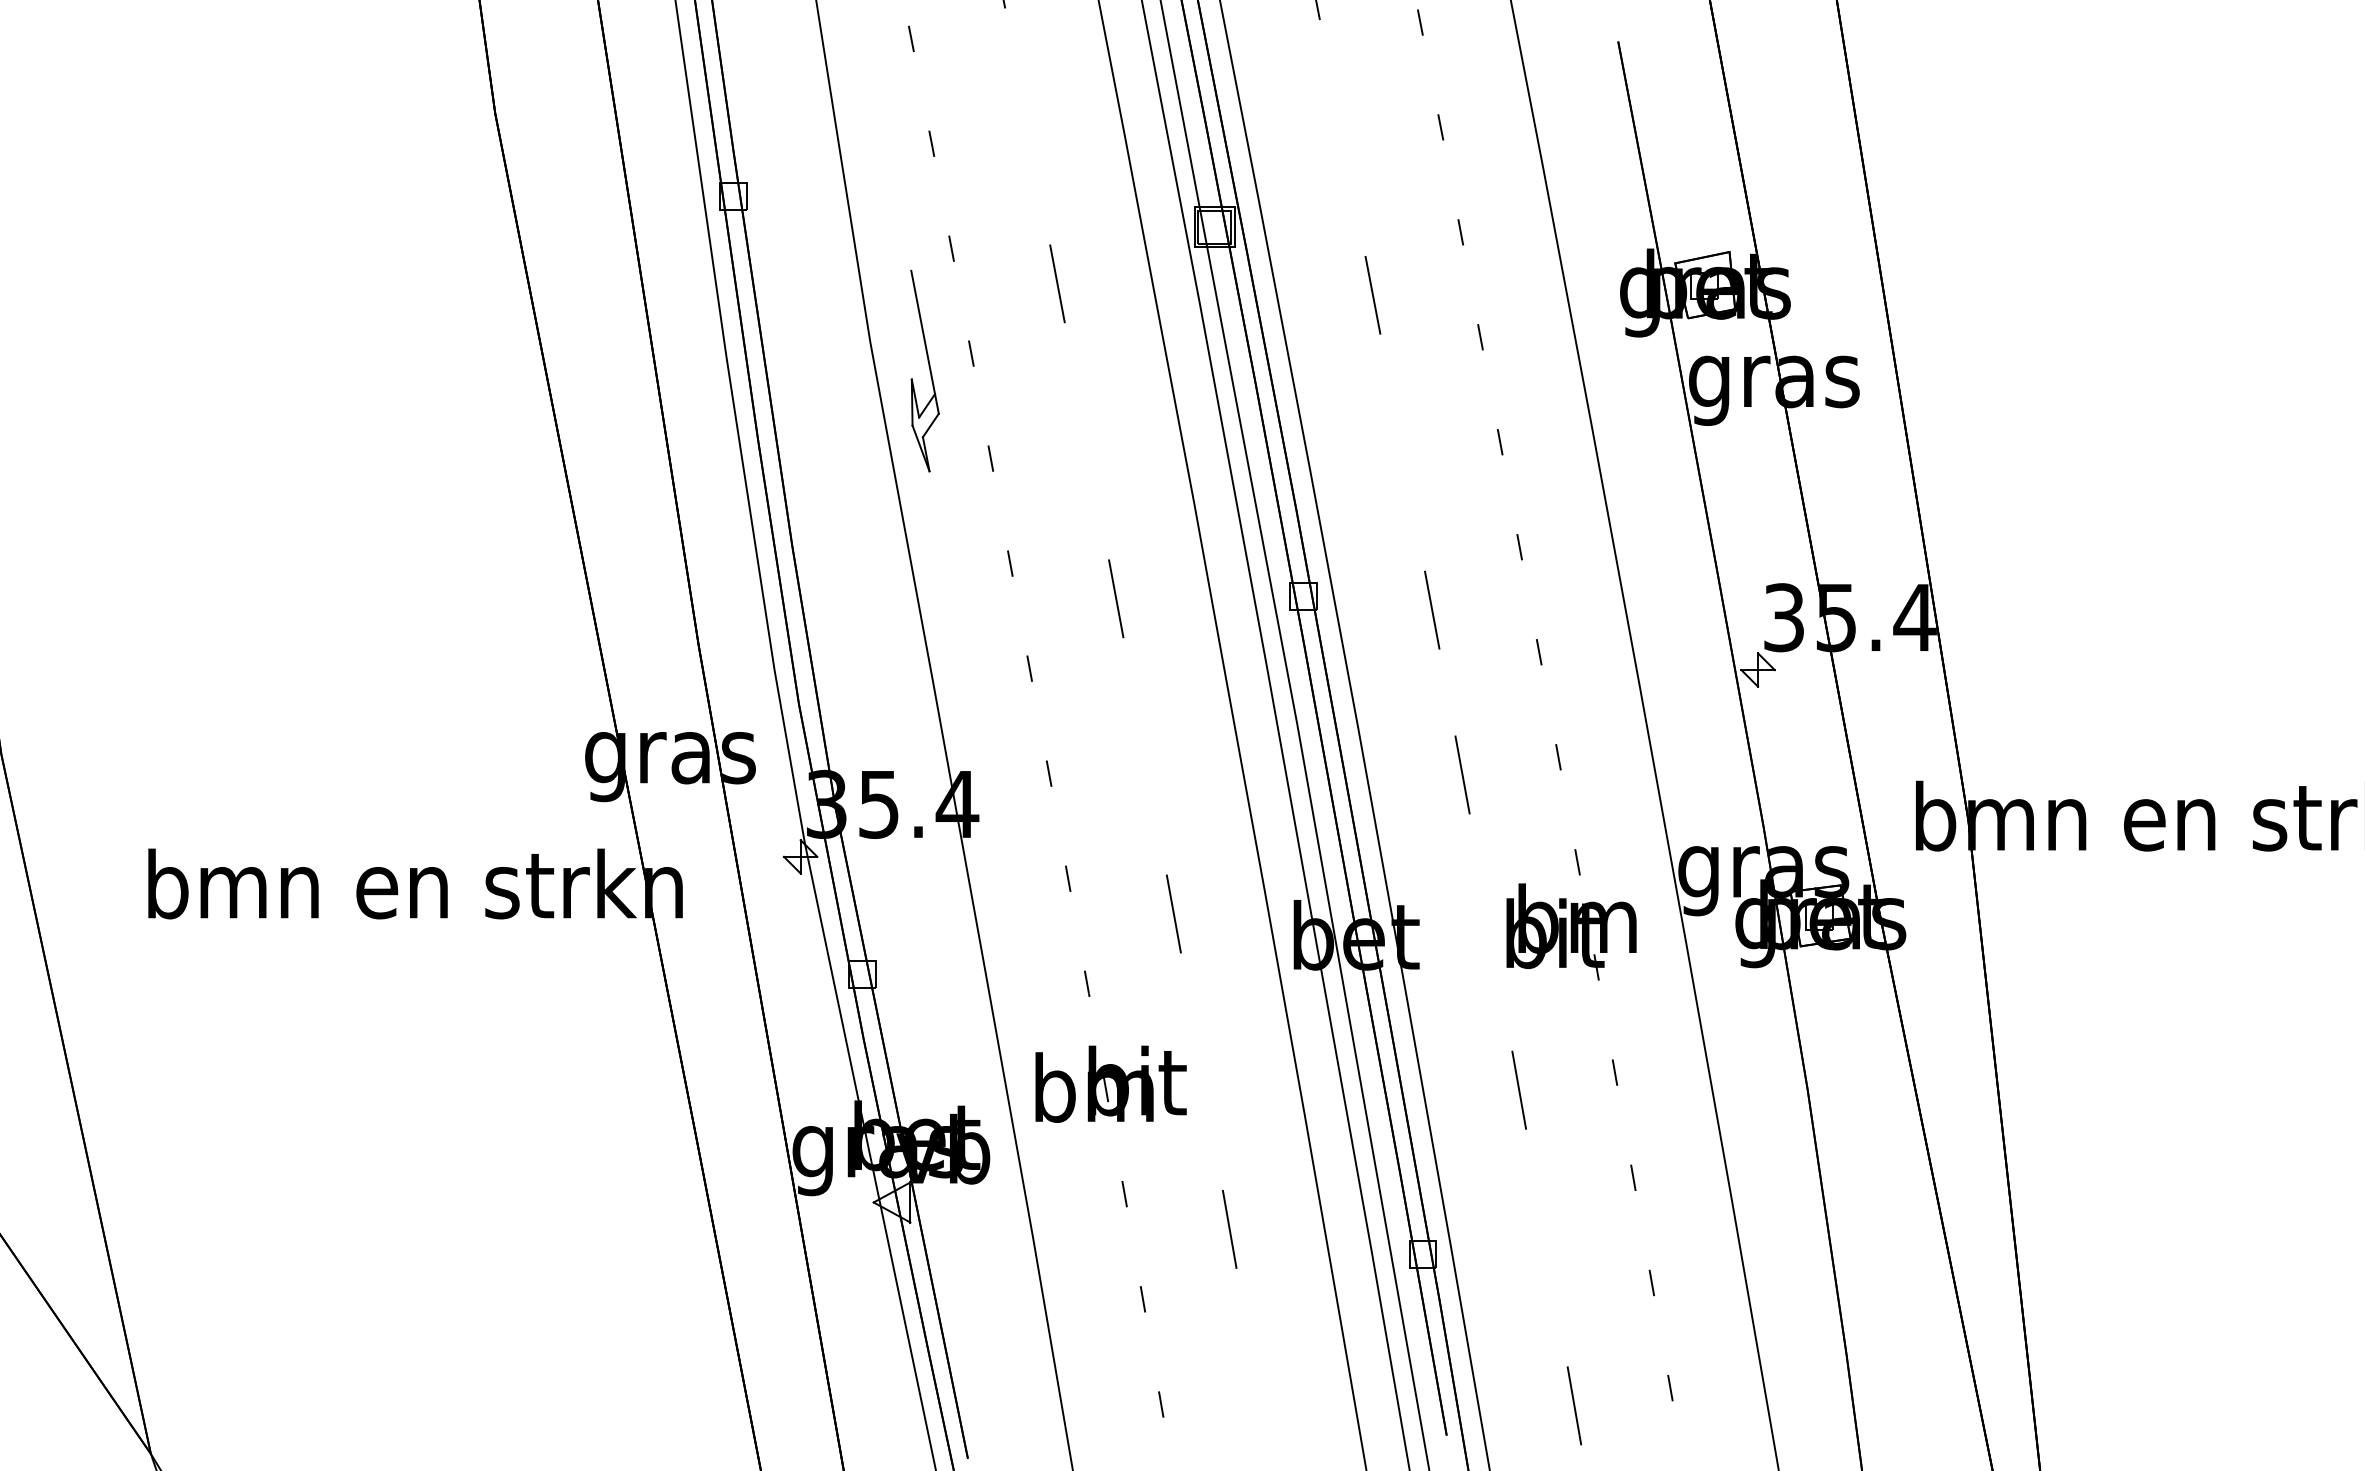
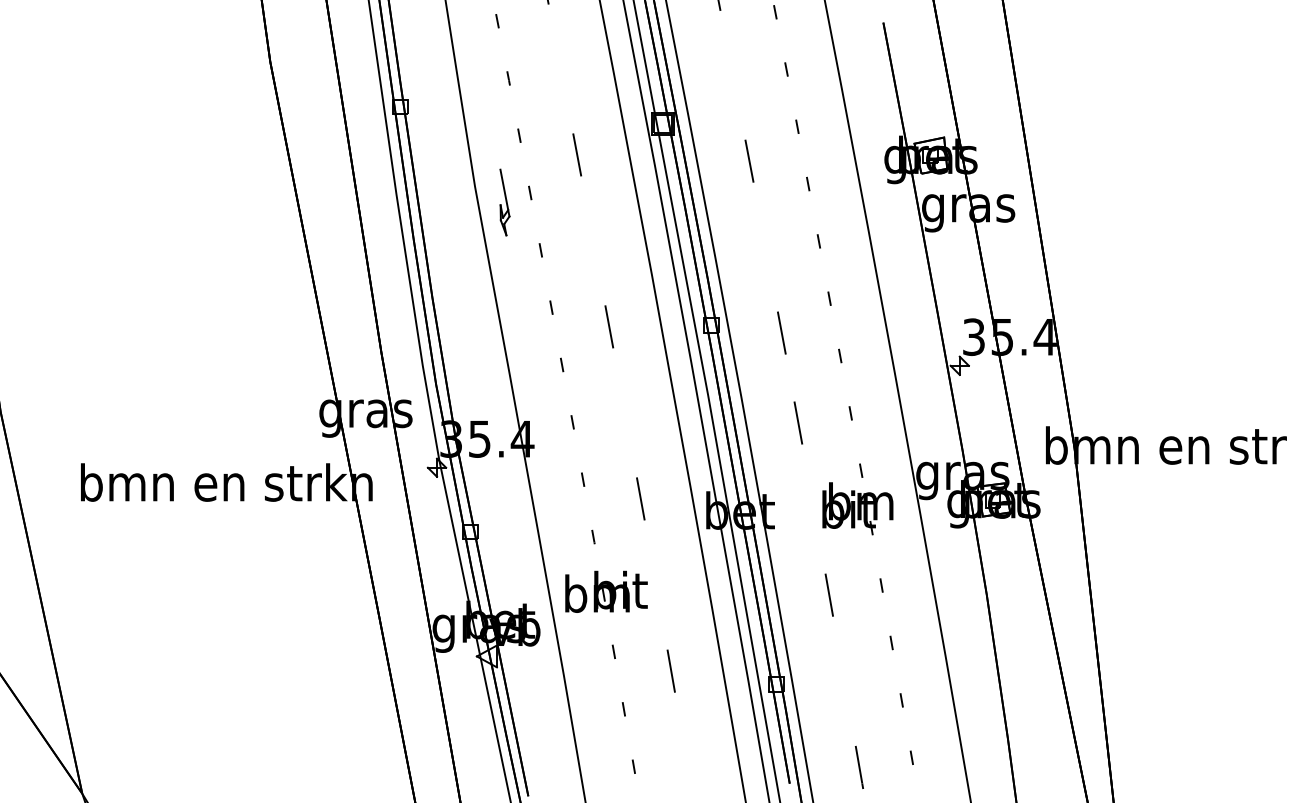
part: (924, 370) -> (504, 202), size x0.6

